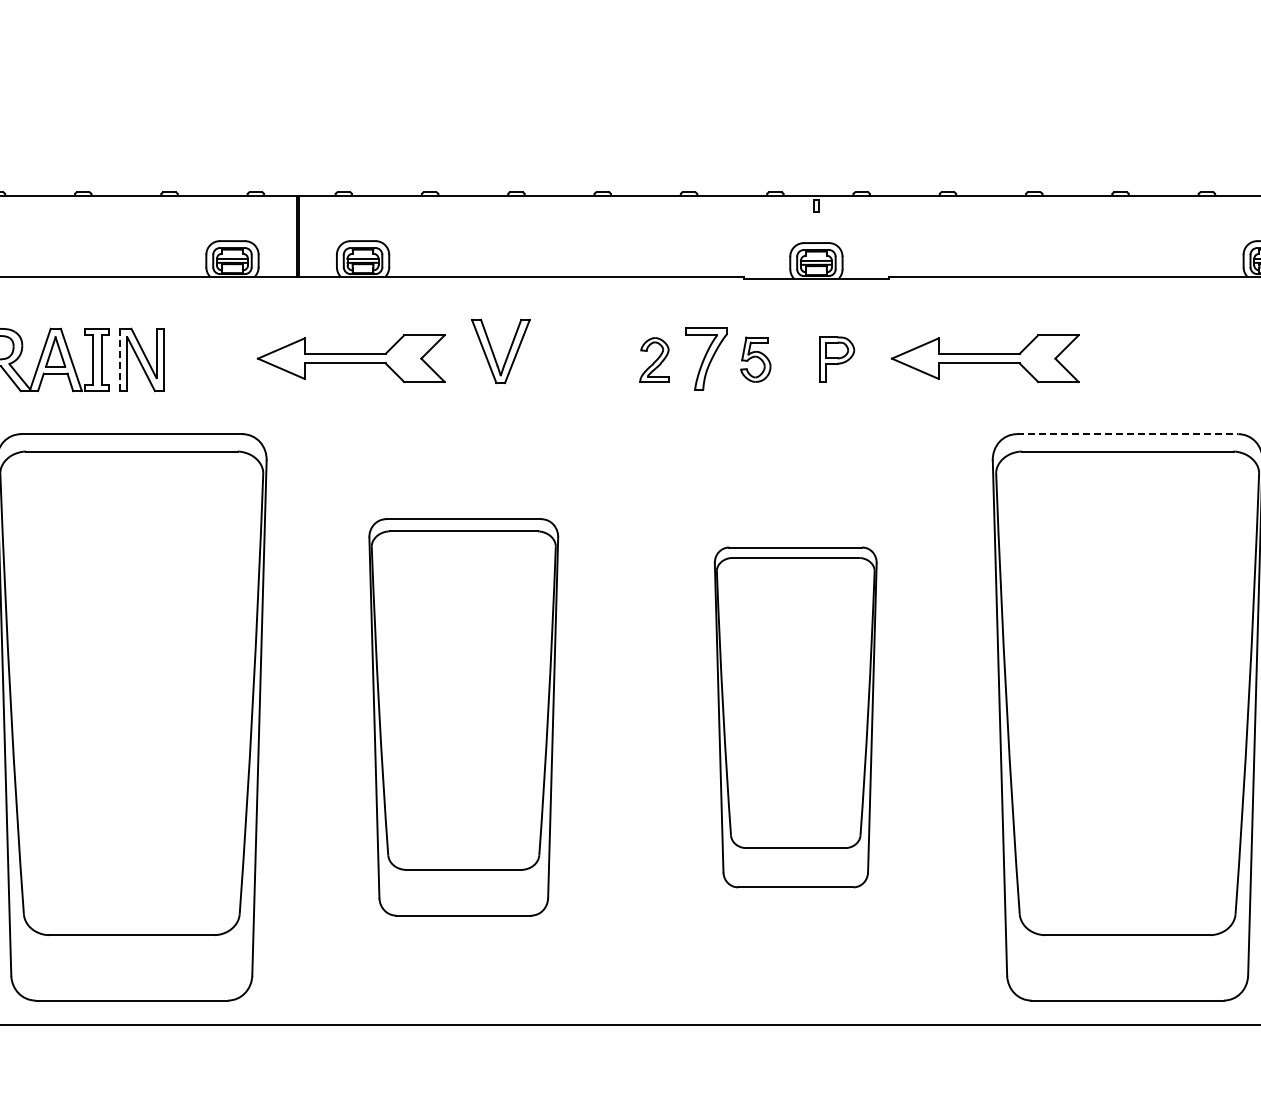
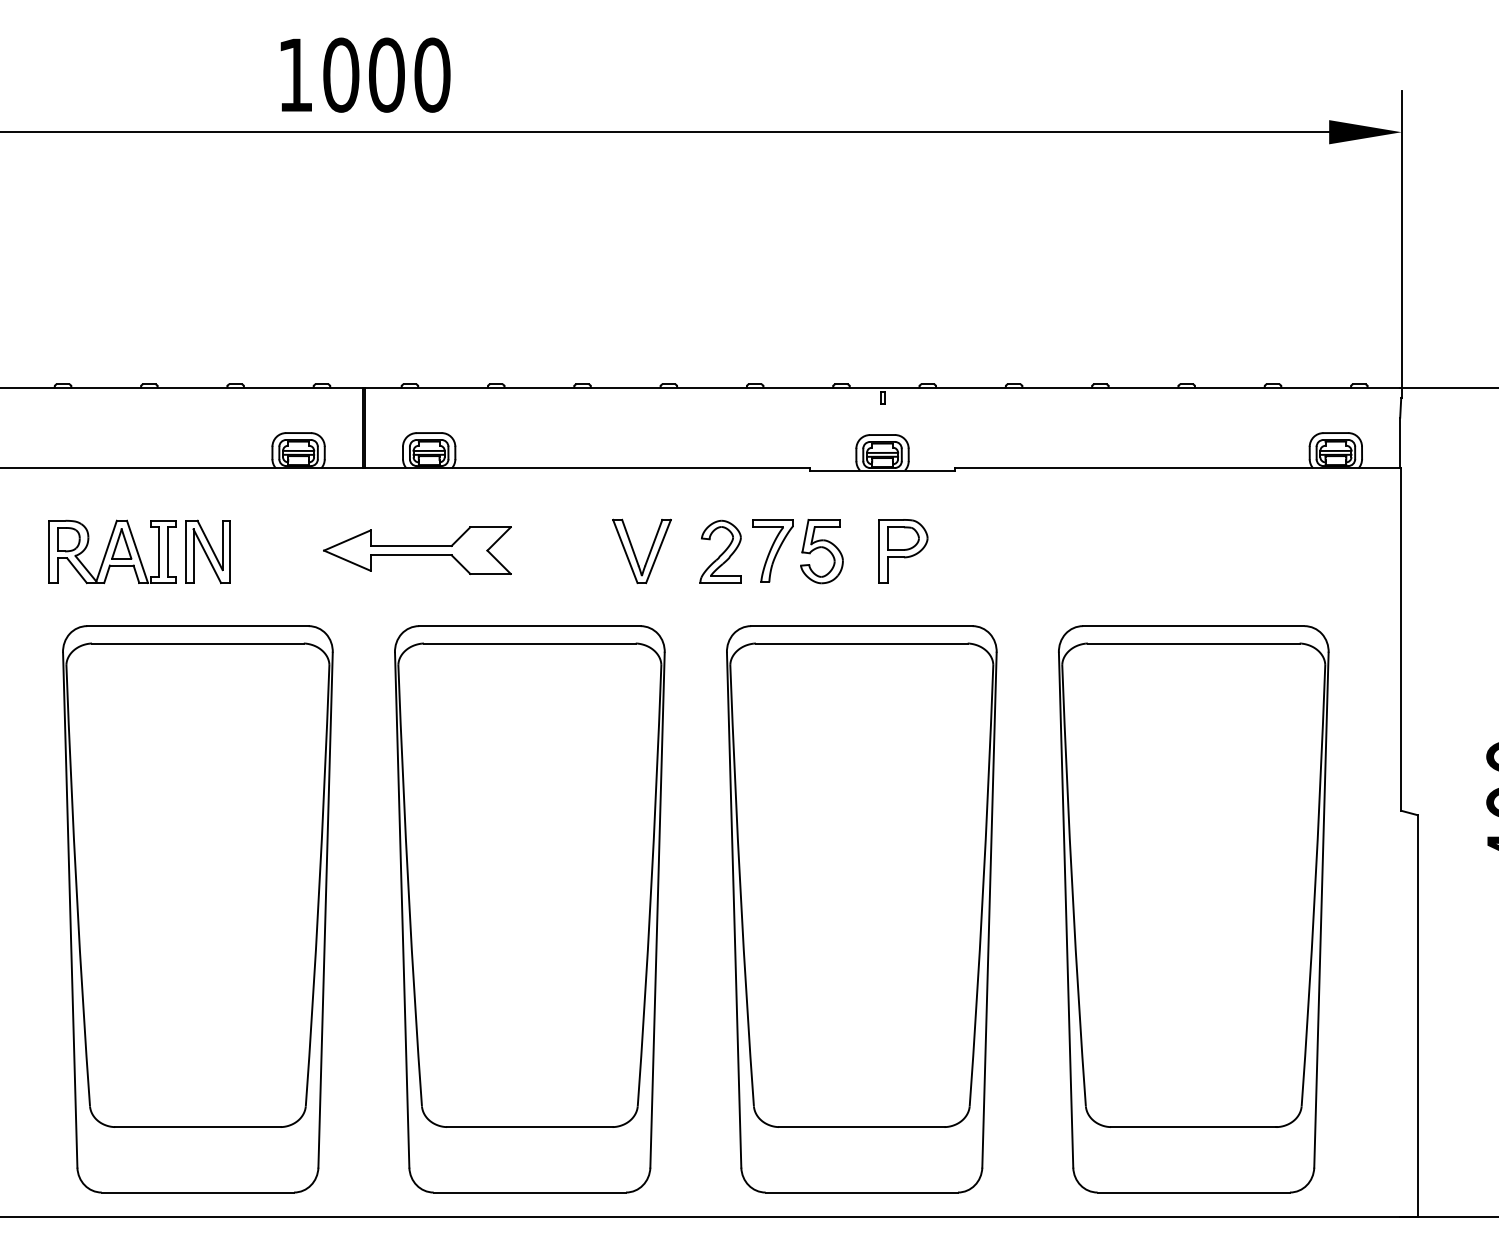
part: (494, 353) -> (635, 553), moved
part: (985, 358) -> (1051, 550), removed
line: (119, 359) -> (185, 551), dashed -> solid
part: (654, 359) -> (720, 551), size x1.43
part: (755, 359) -> (821, 551), size x1.43
part: (837, 359) -> (903, 551), size x1.43
line: (1127, 434) -> (1193, 626), dashed -> solid
part: (463, 717) -> (529, 909), size x1.43
part: (795, 717) -> (861, 909), size x1.67

